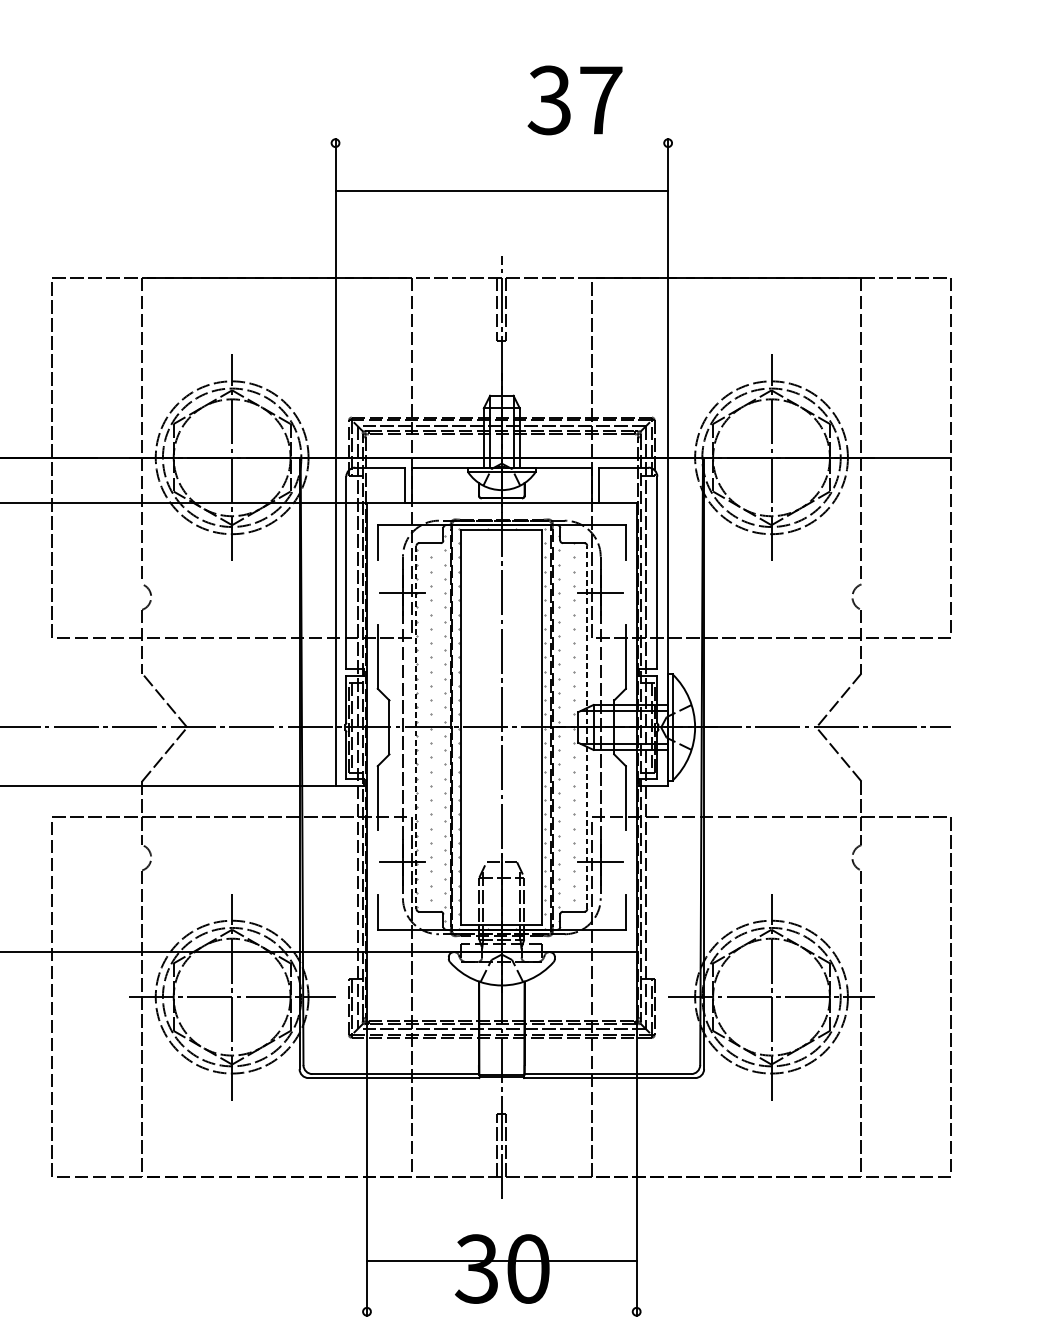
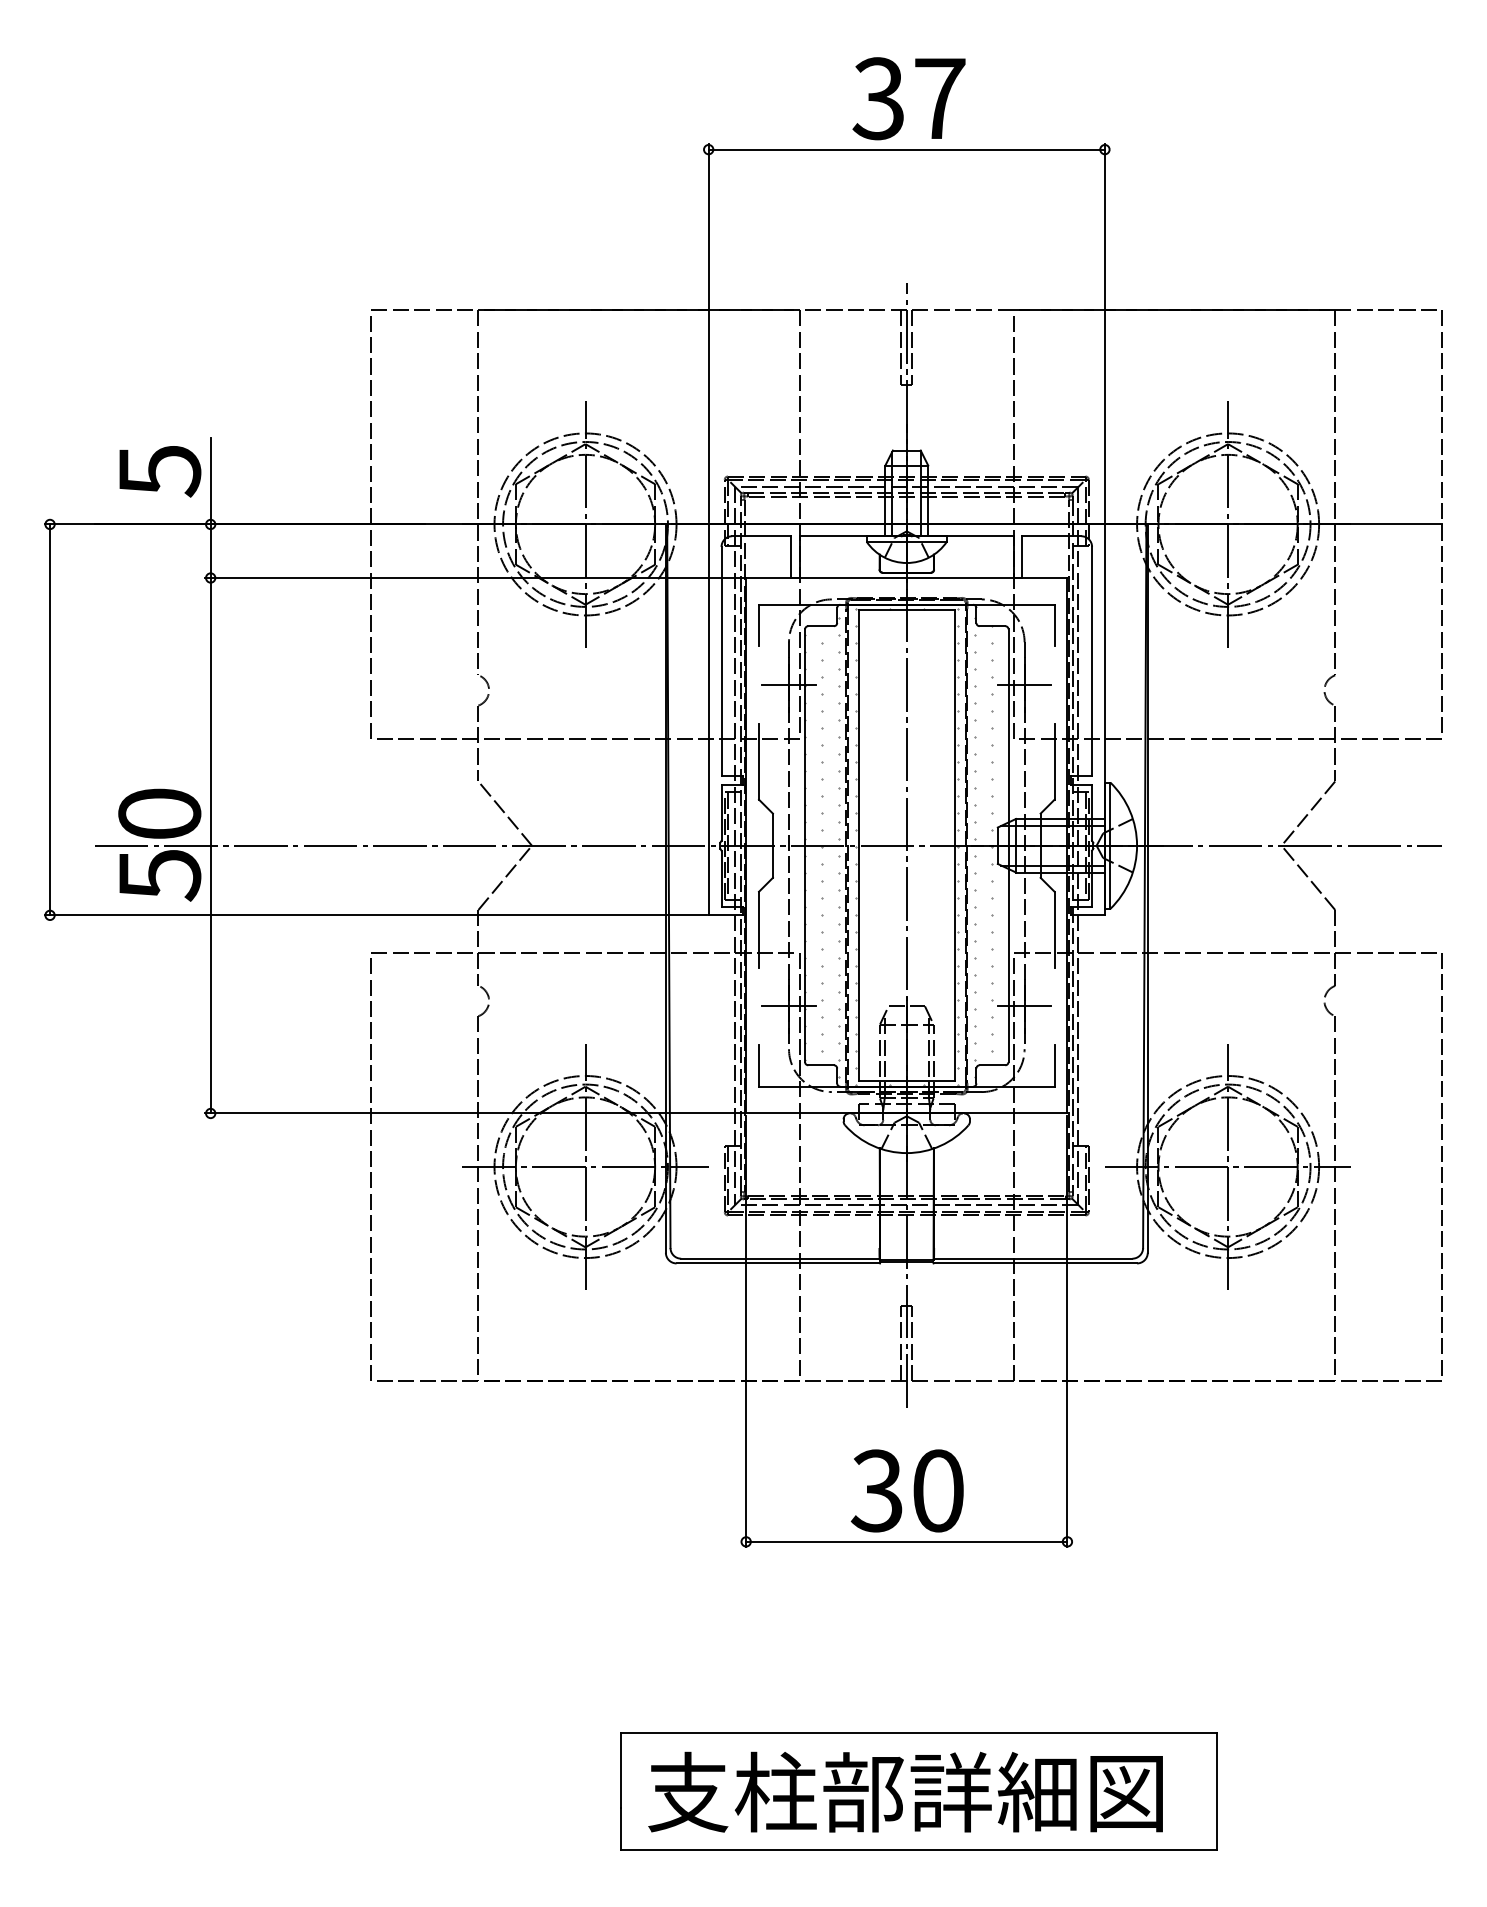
text: (574, 100) -> (908, 98), moved
line: (501, 190) -> (906, 149), moved
line: (587, 727) -> (1008, 845), dashed -> solid
line: (416, 728) -> (805, 846), dashed -> solid
line: (501, 1260) -> (906, 1541), moved

